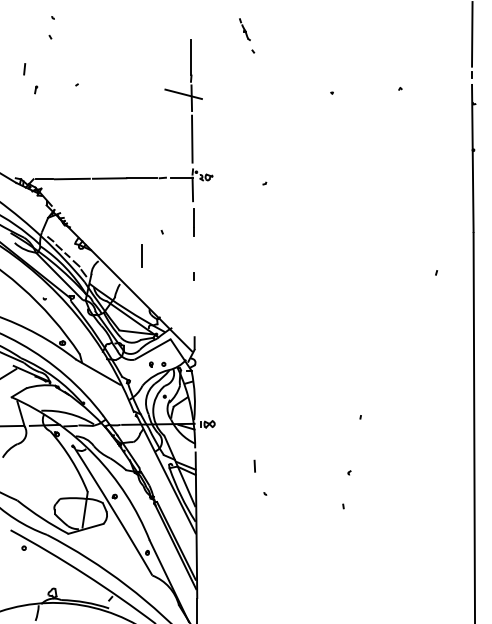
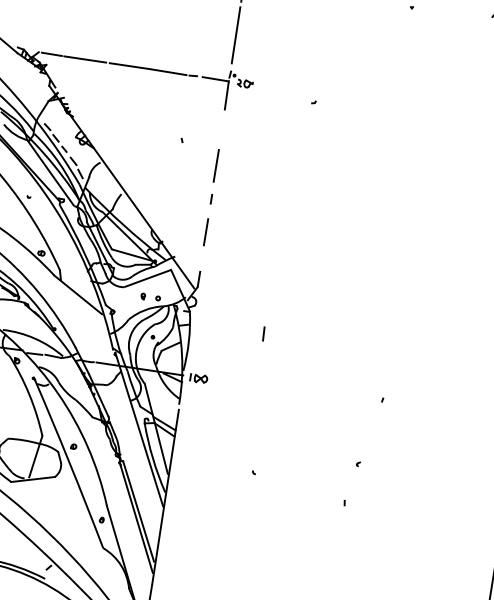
line: (193, 222) -> (216, 166), moved
line: (141, 255) -> (205, 231), moved
line: (254, 465) -> (263, 333), moved

